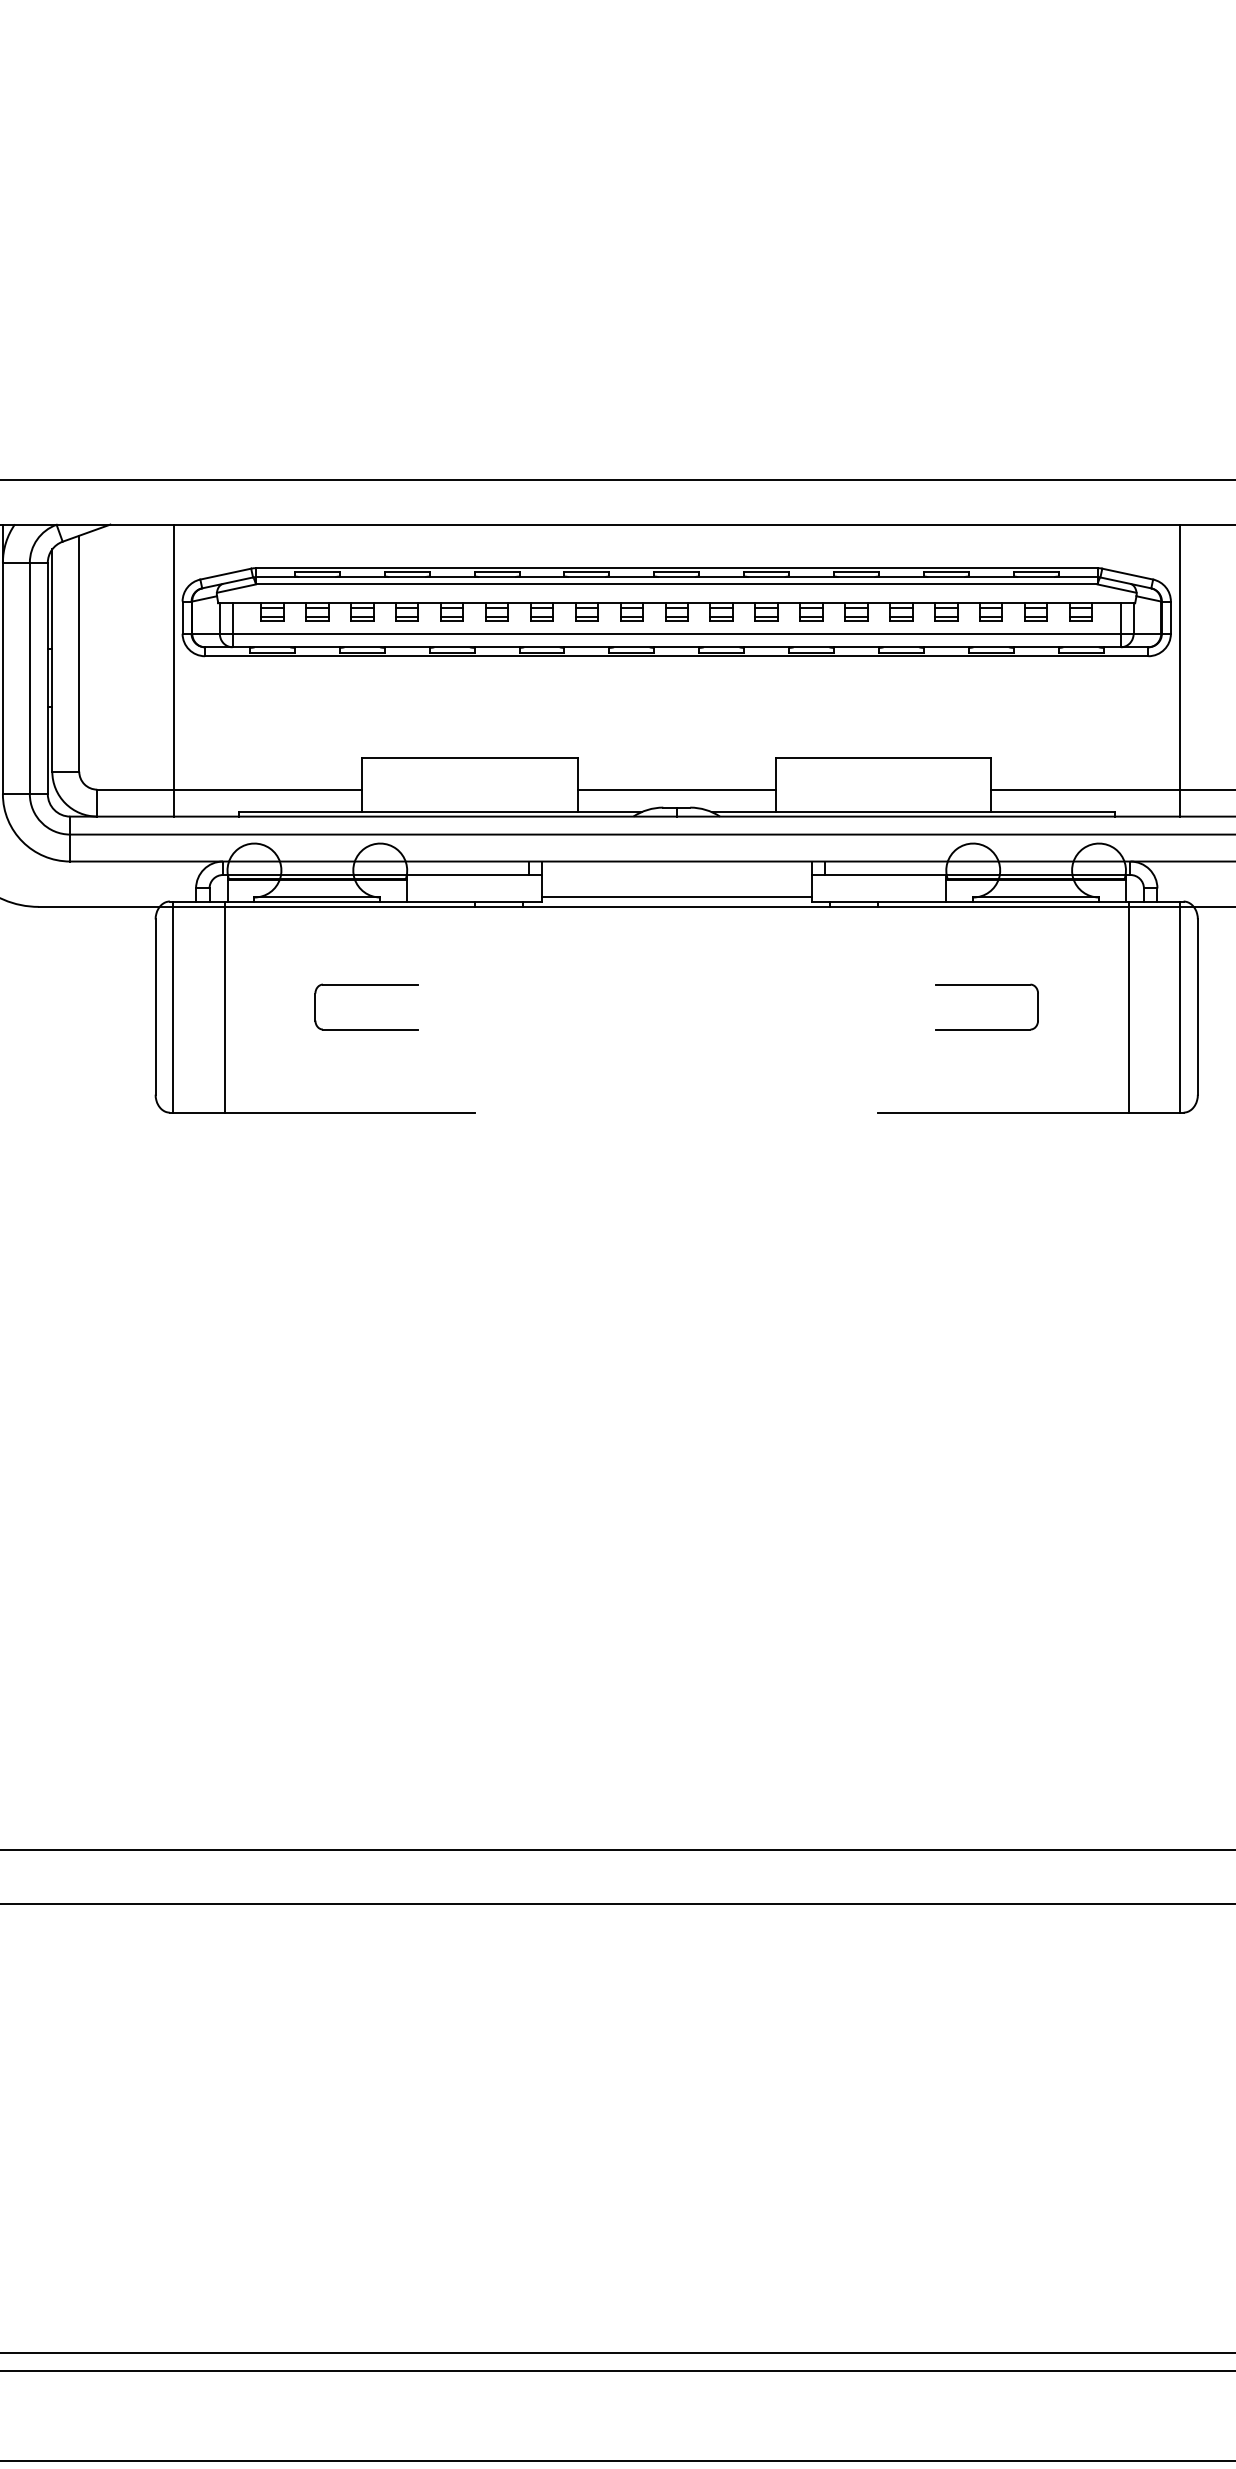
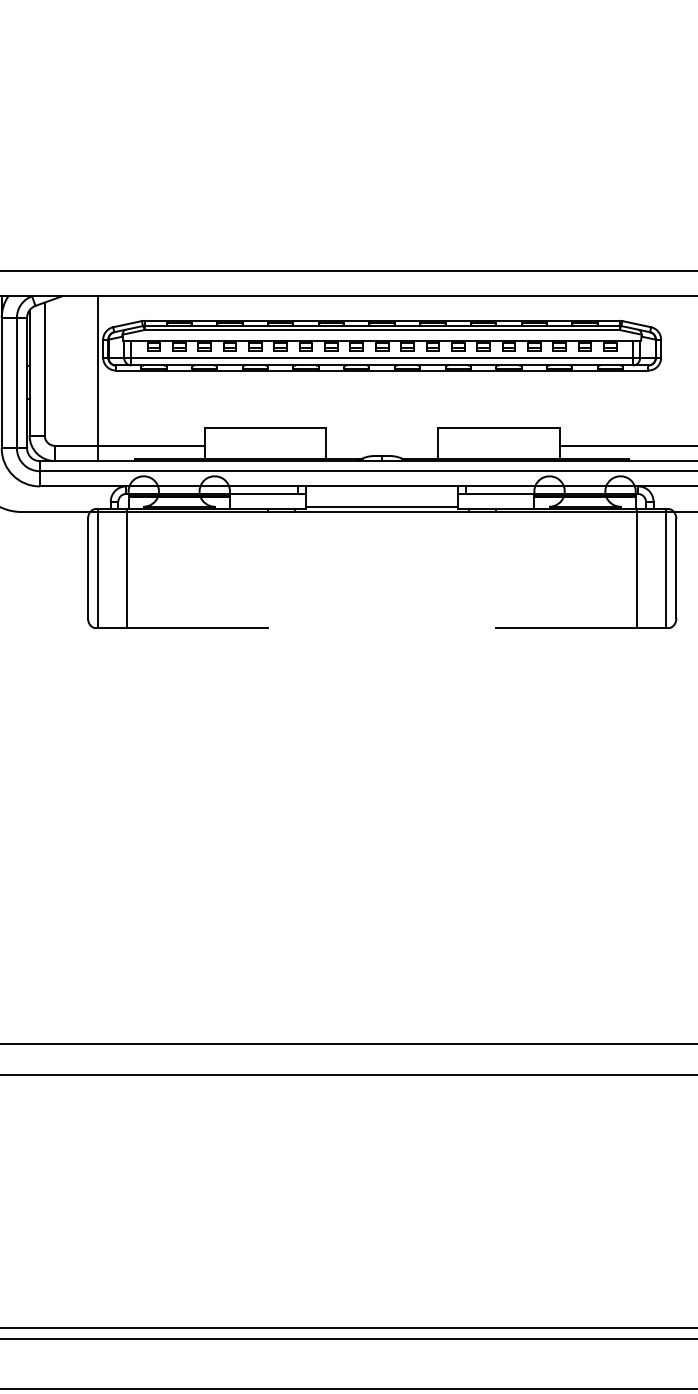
line: (1180, 670) -> (666, 378), removed
line: (675, 789) -> (381, 445), removed
part: (365, 985) -> (206, 556), removed
part: (985, 985) -> (556, 556), removed

